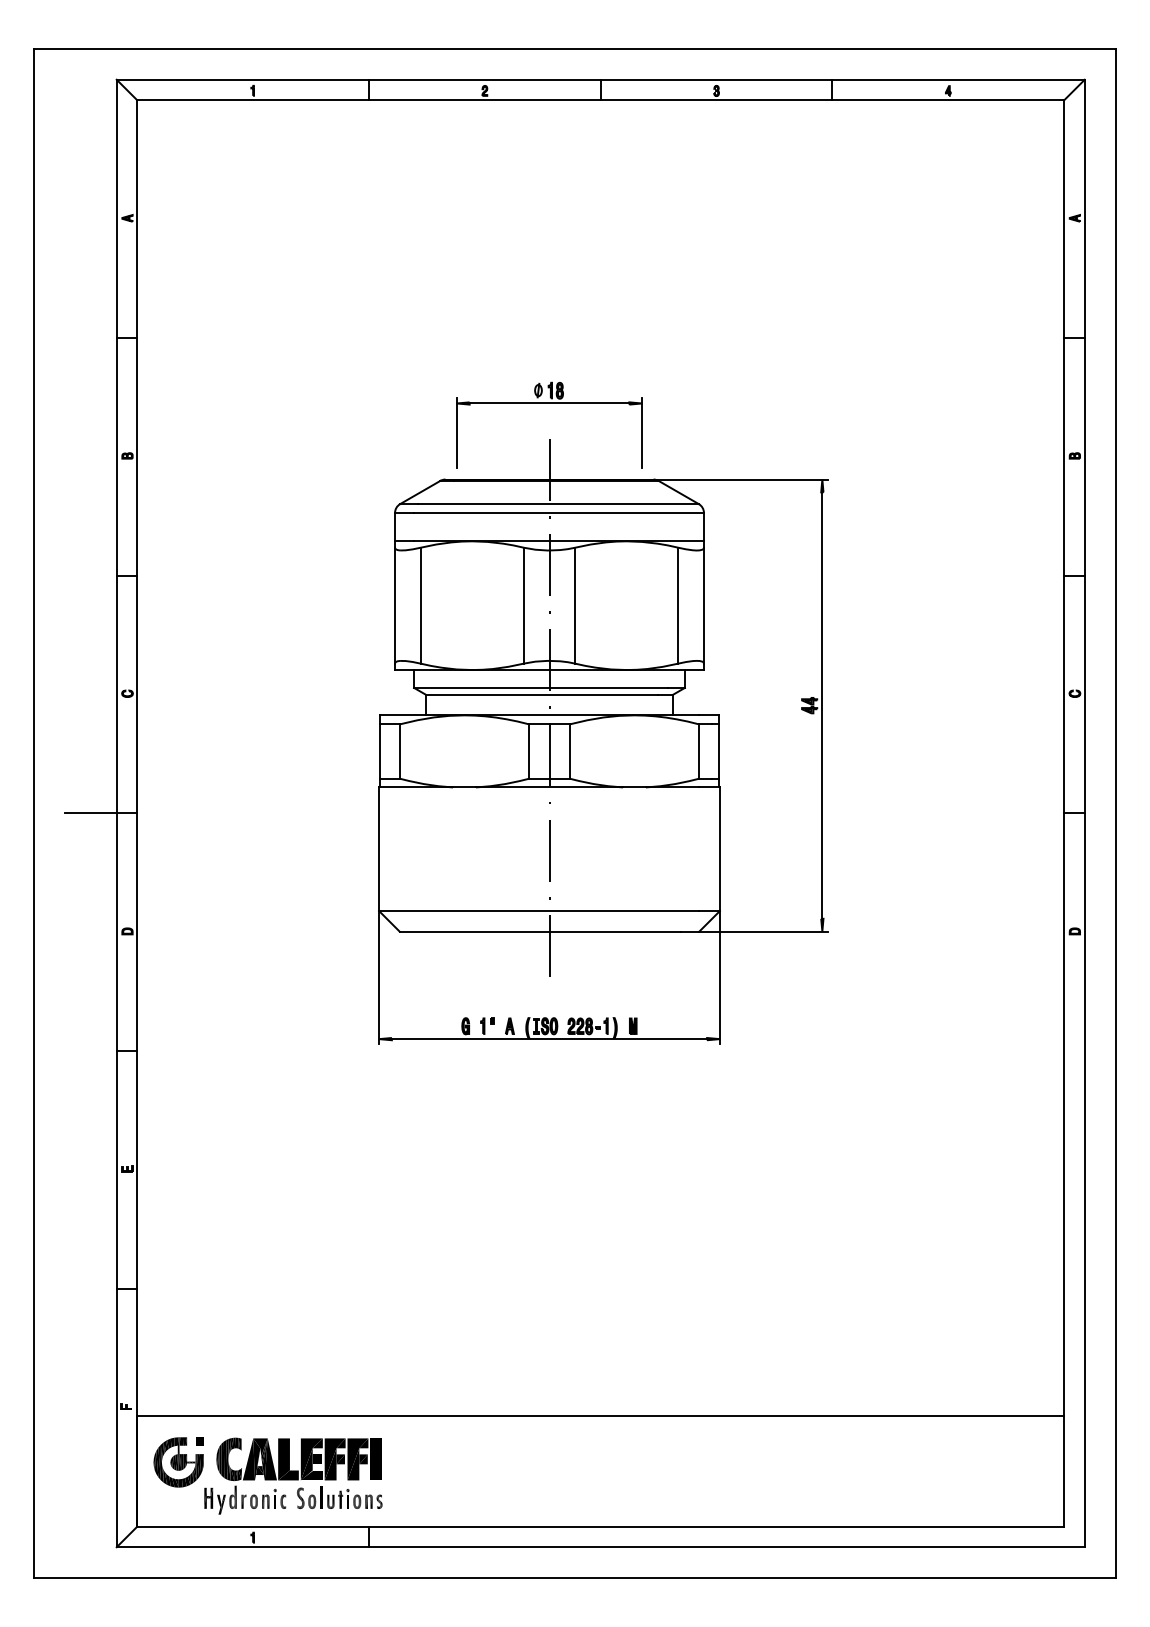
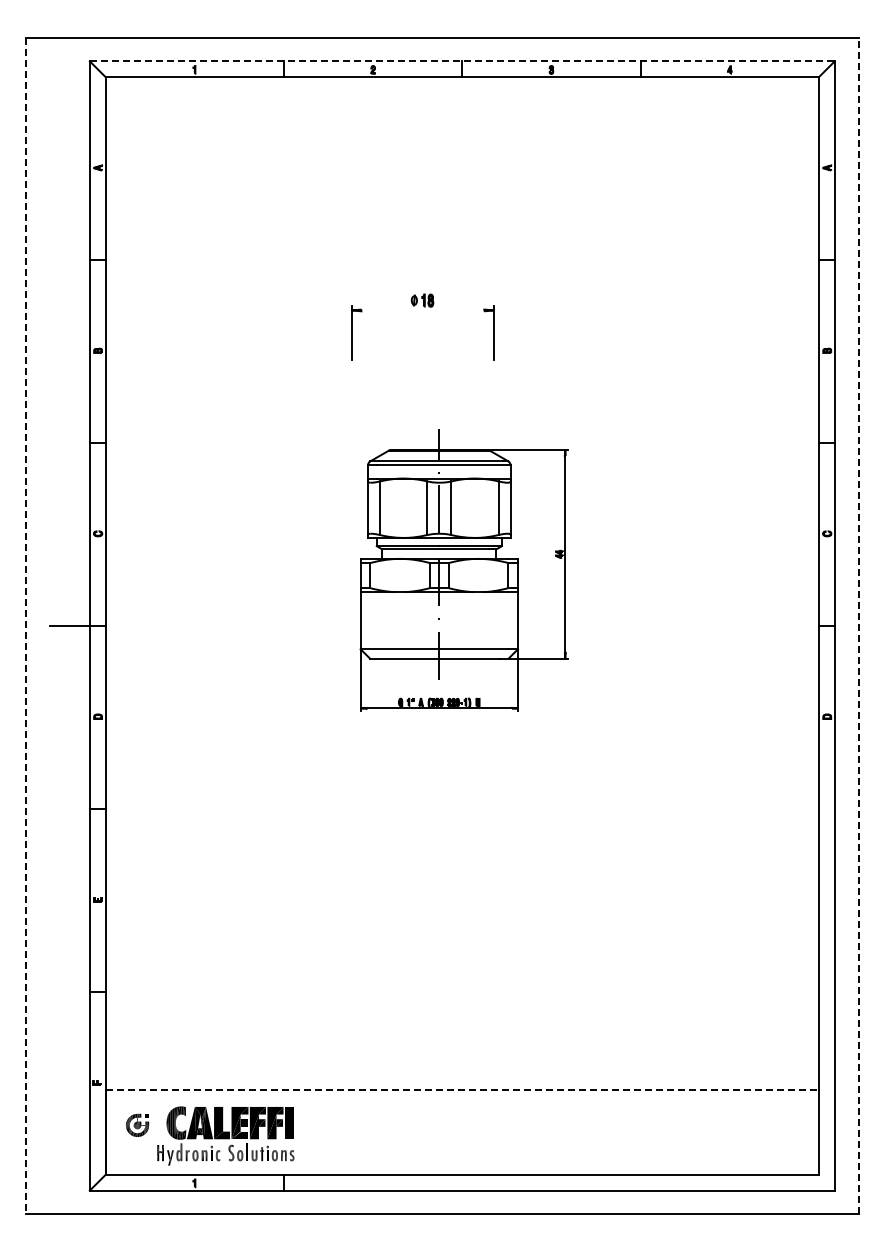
line: (600, 79) -> (462, 61), solid -> dashed
line: (549, 403) -> (422, 310), removed
part: (602, 742) -> (463, 571), size x0.6
line: (1115, 812) -> (858, 625), solid -> dashed
line: (34, 814) -> (26, 626), solid -> dashed
line: (600, 1415) -> (462, 1089), solid -> dashed
part: (178, 1462) -> (137, 1125), size x0.6

